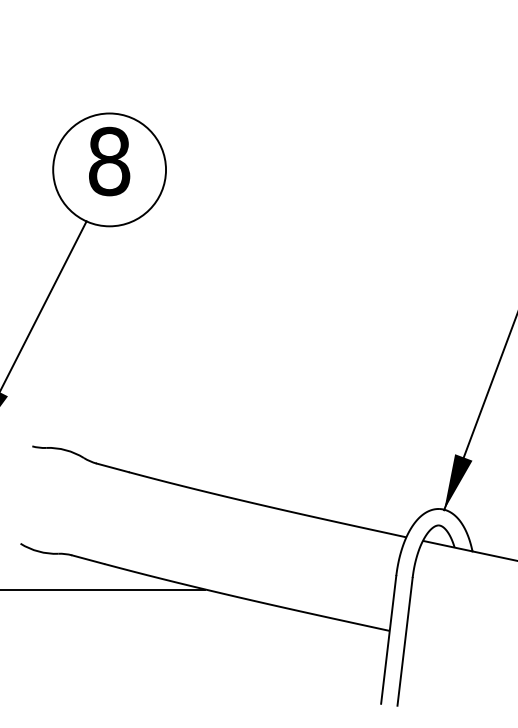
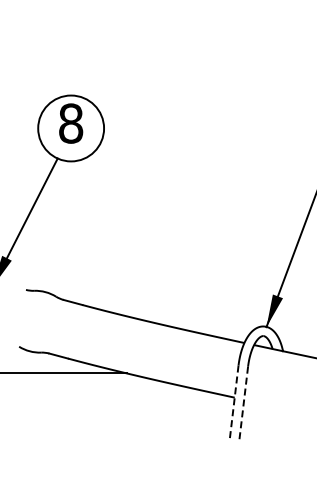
line: (389, 639) -> (234, 402), solid -> dashed
line: (404, 642) -> (243, 404), solid -> dashed

